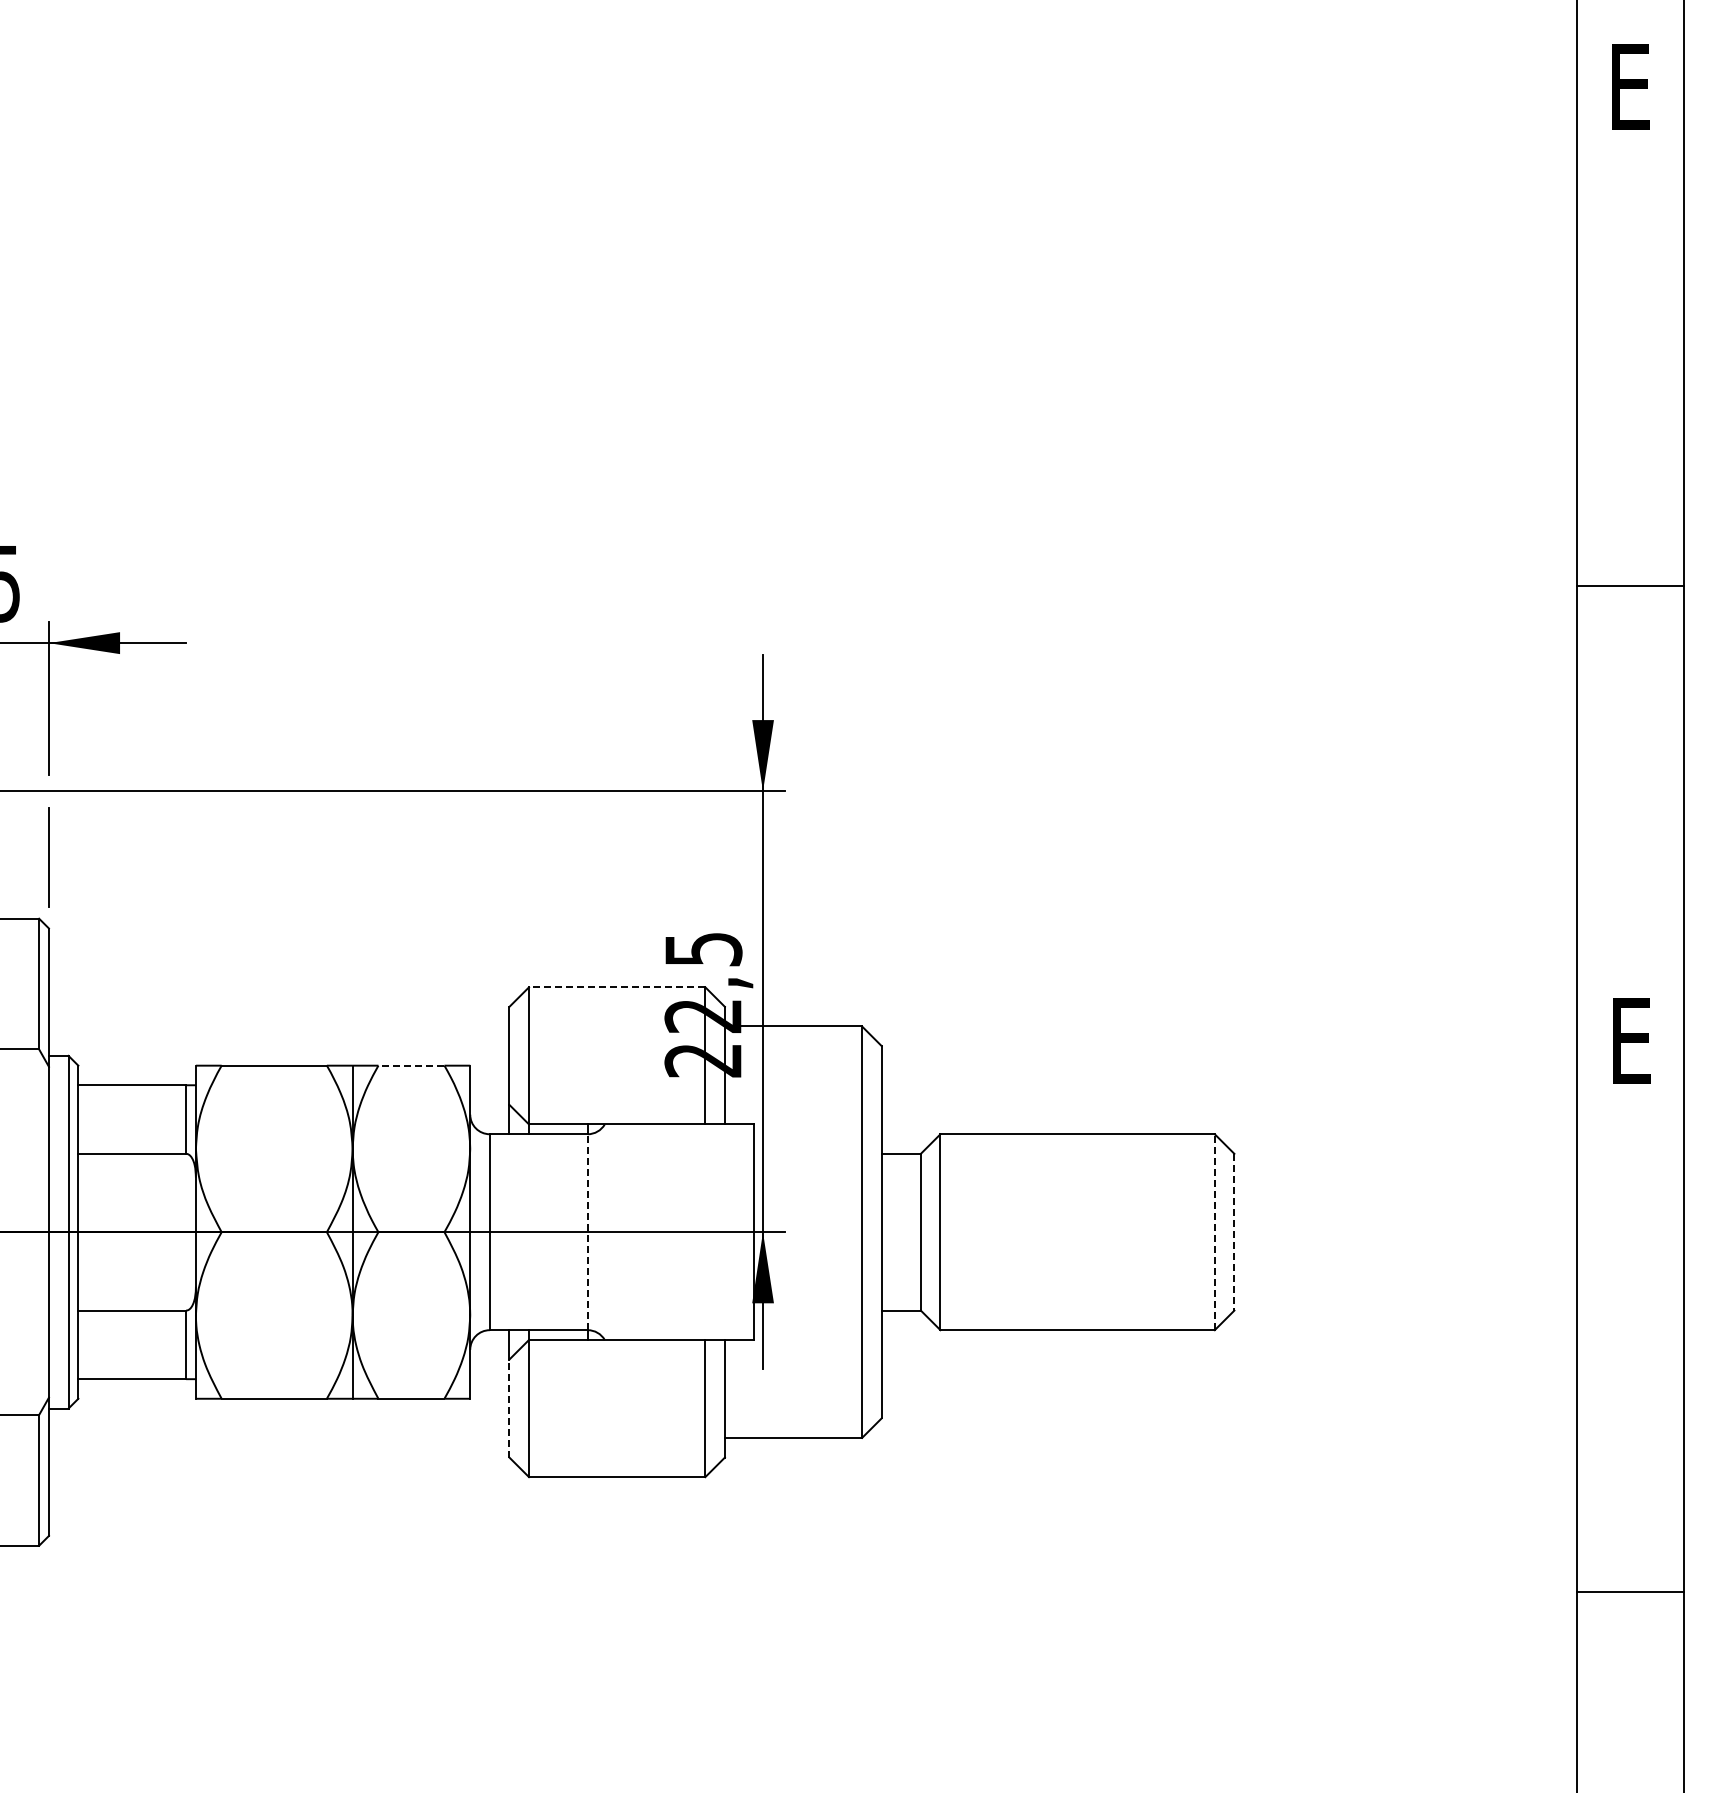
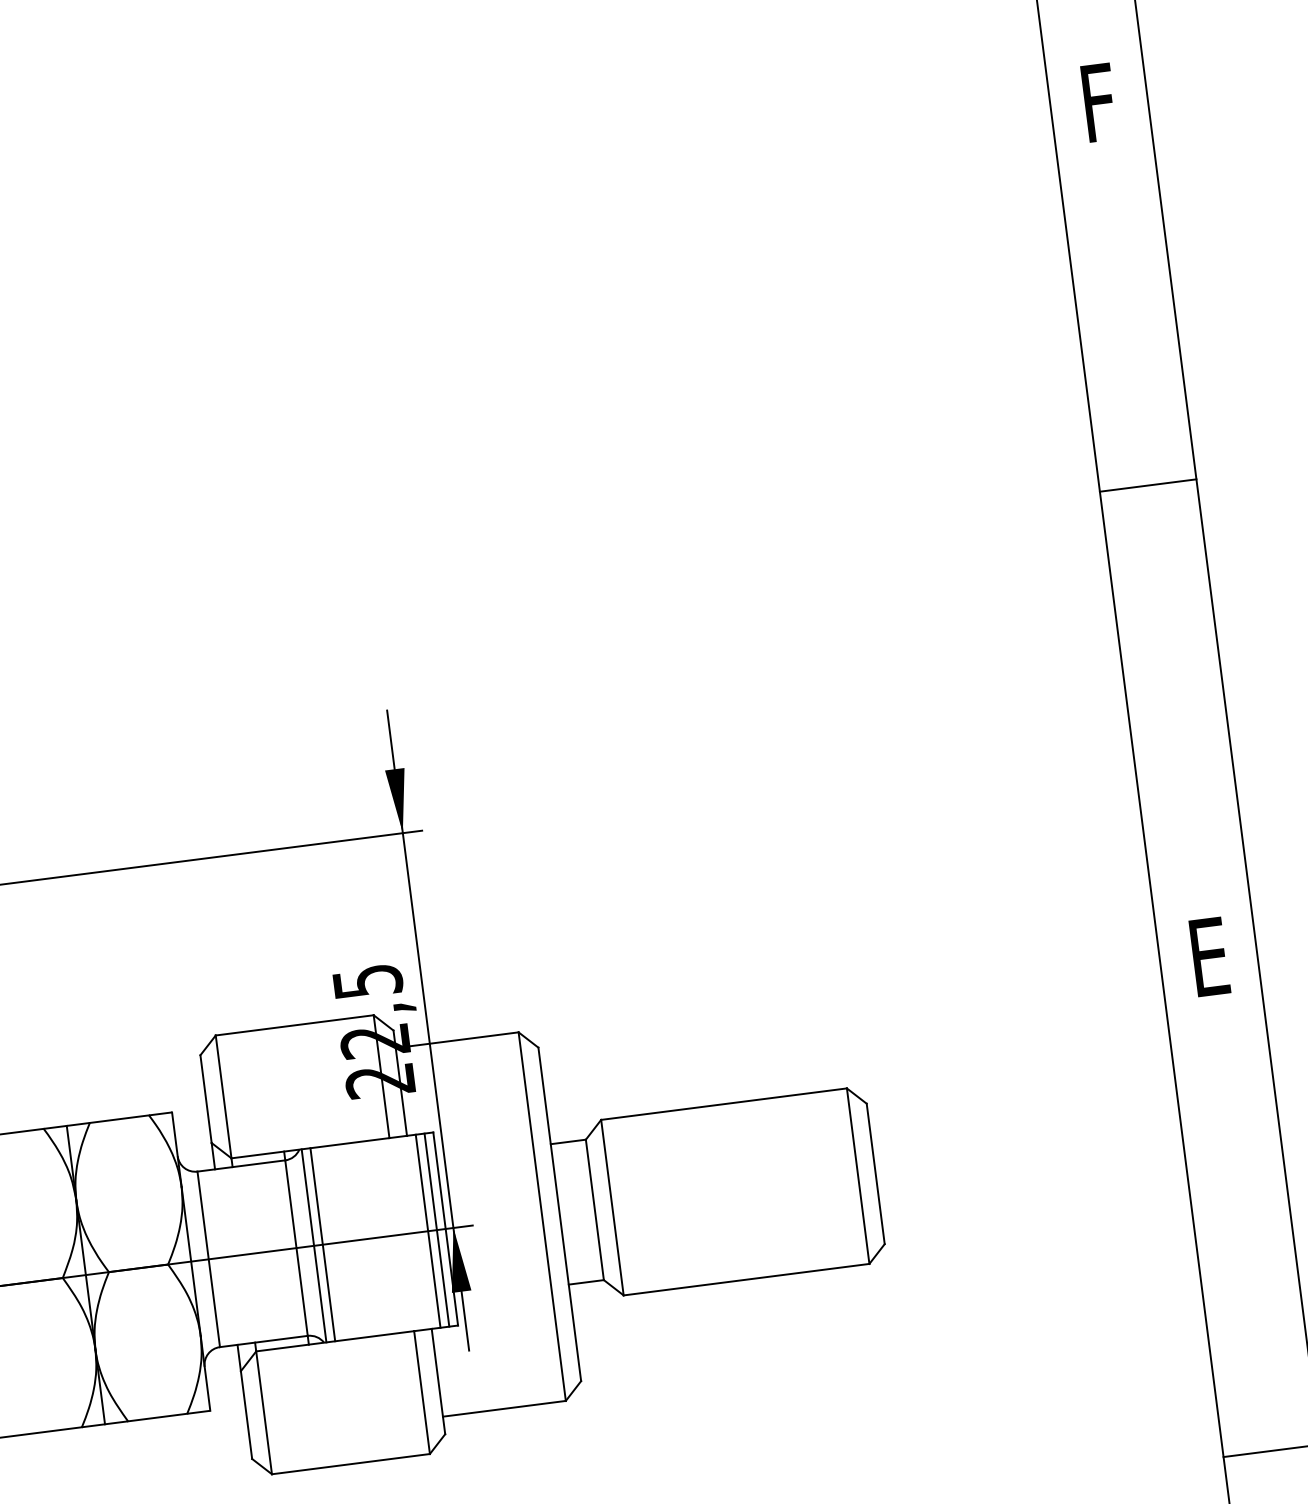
text: (1630, 86) -> (1099, 102), E -> F
line: (1630, 586) -> (1148, 485), moved
line: (616, 987) -> (294, 1025), dashed -> solid
line: (410, 1065) -> (118, 1119), dashed -> solid
line: (607, 1231) -> (314, 1245), added
line: (617, 1231) -> (323, 1244), added
line: (734, 1231) -> (427, 1230), added
line: (744, 1231) -> (436, 1229), added
line: (587, 1232) -> (296, 1248), dashed -> solid
line: (1214, 1232) -> (857, 1176), dashed -> solid
line: (1234, 1232) -> (875, 1174), dashed -> solid
line: (509, 1408) -> (246, 1415), dashed -> solid

